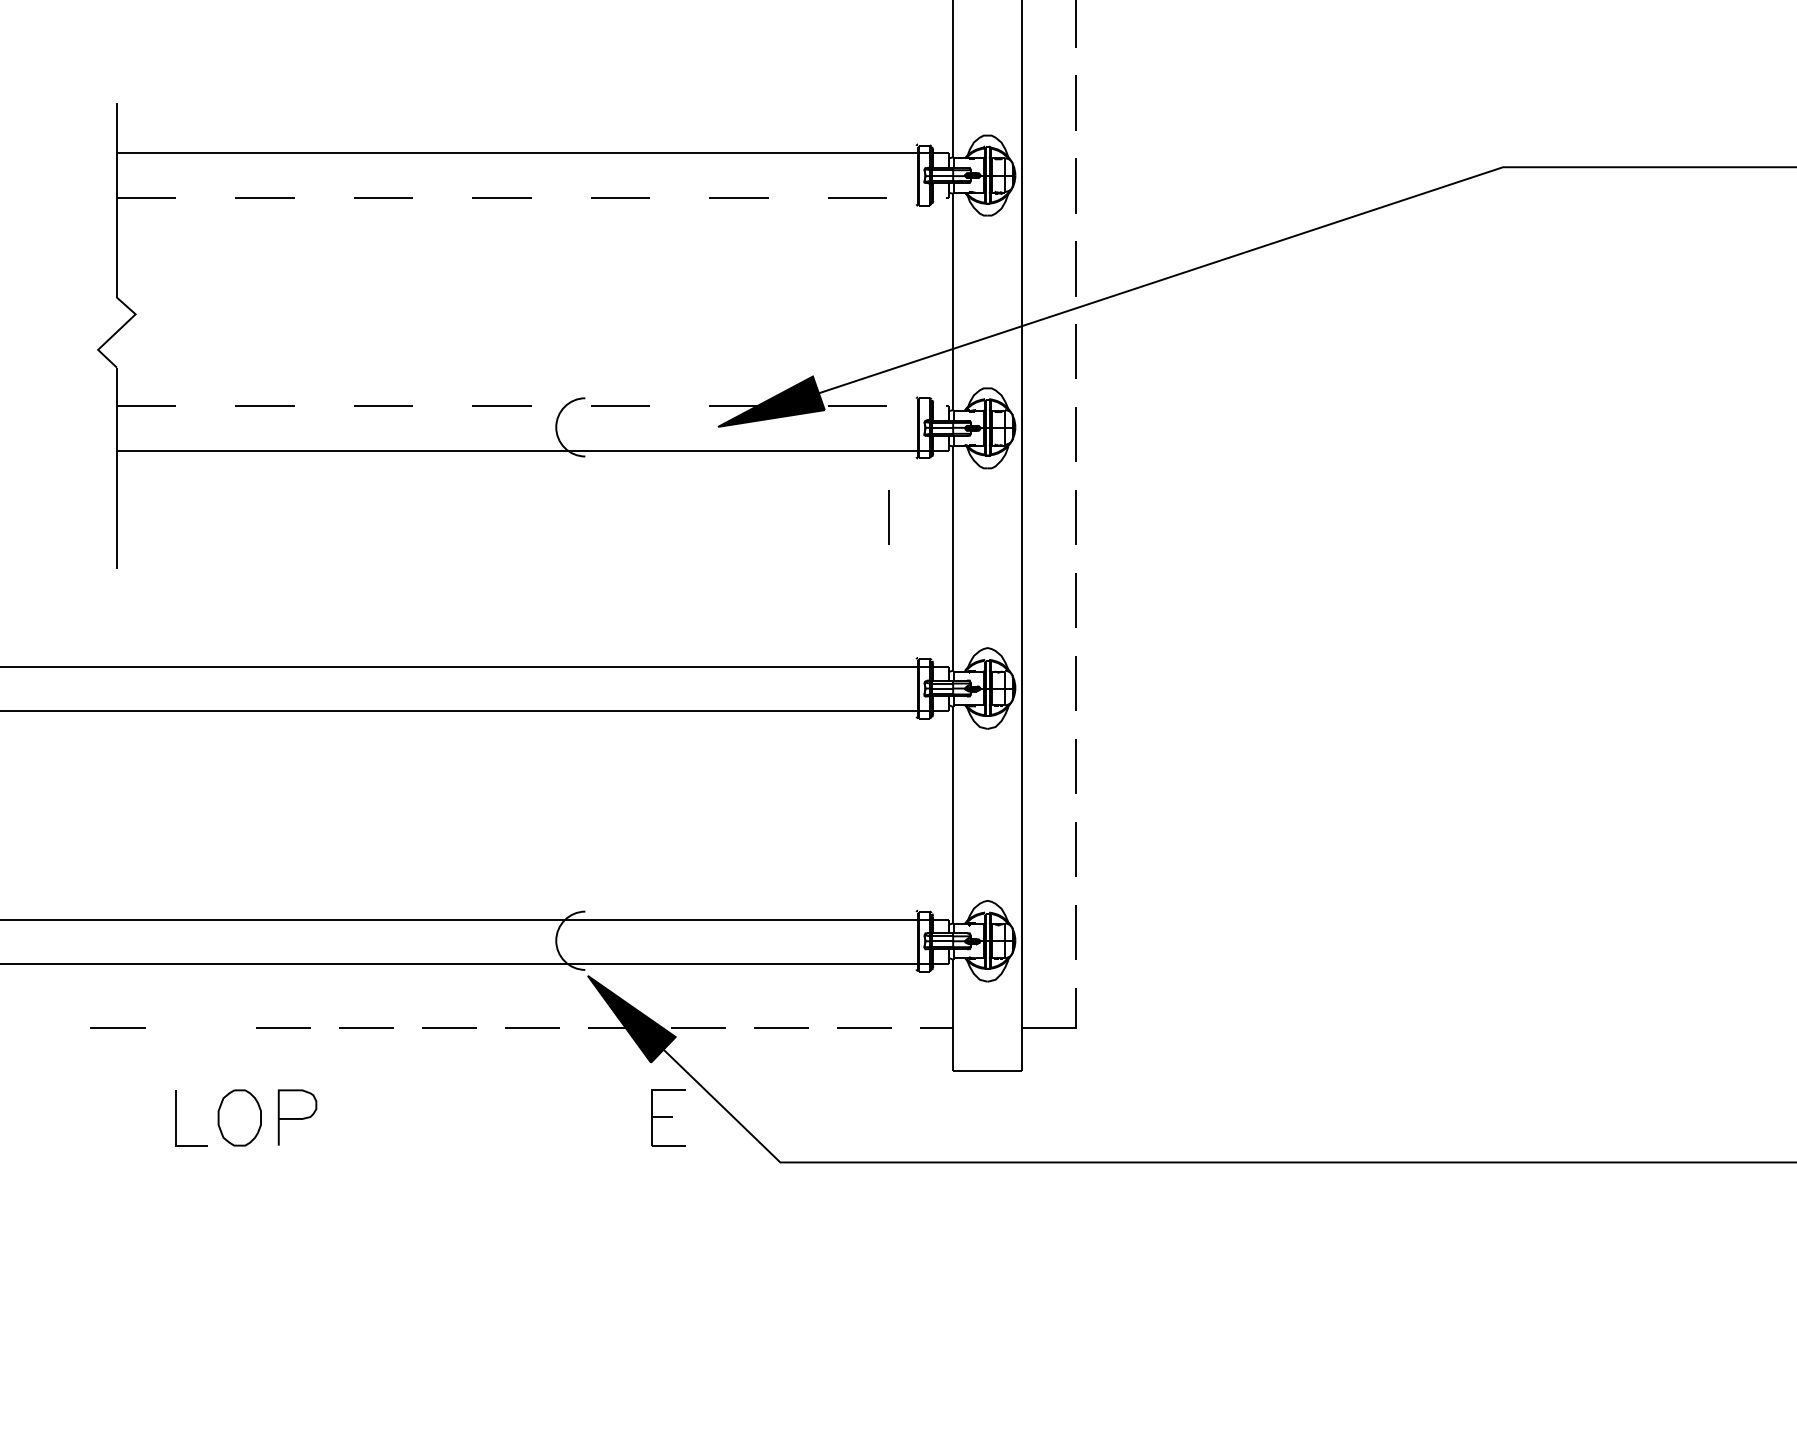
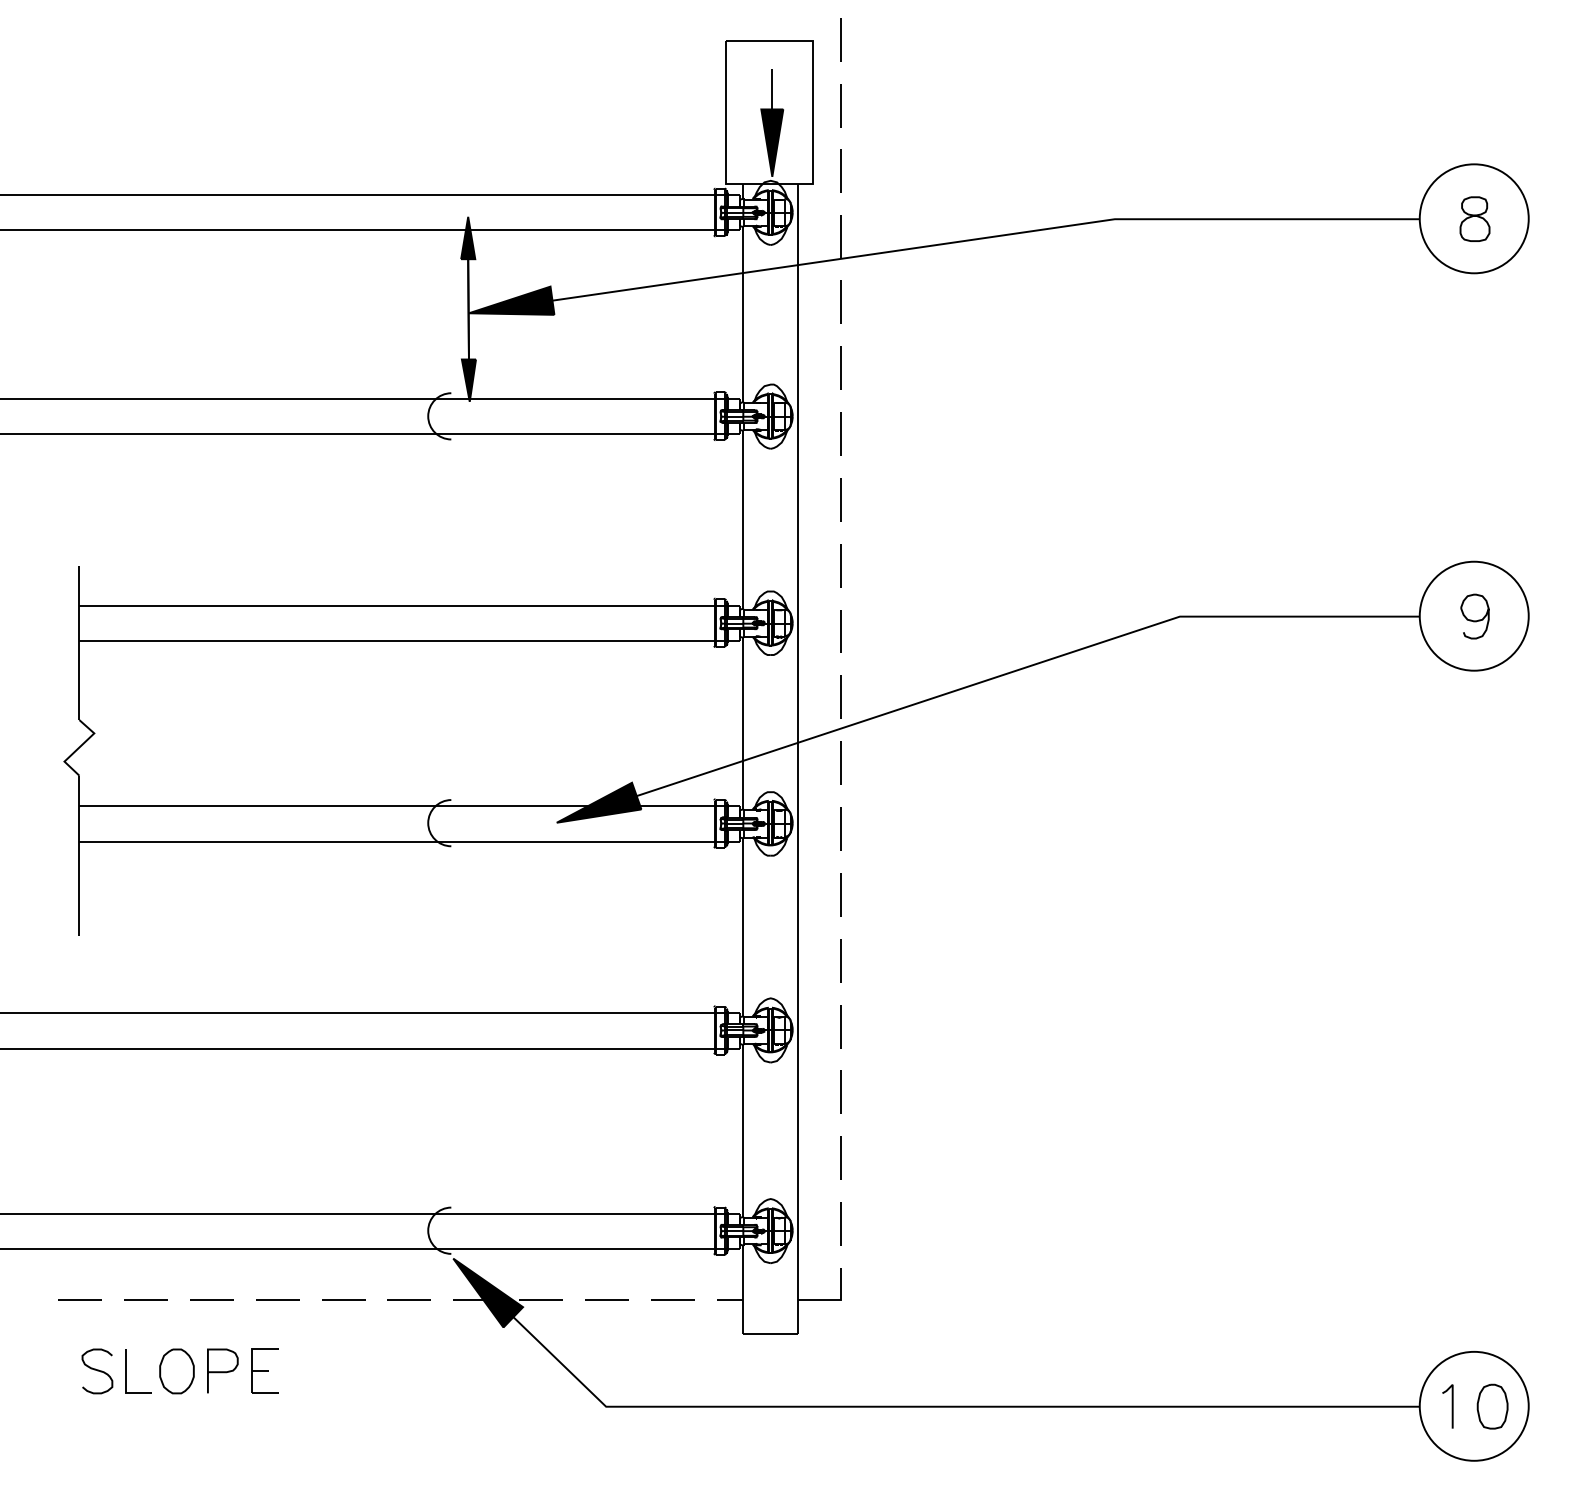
line: (533, 197) -> (410, 640), dashed -> solid
line: (533, 406) -> (410, 806), dashed -> solid
line: (889, 517) -> (692, 894), removed
line: (200, 1027) -> (145, 1299), added
part: (667, 1116) -> (264, 1370), moved
curve: (139, 1118) -> (97, 1371), added

